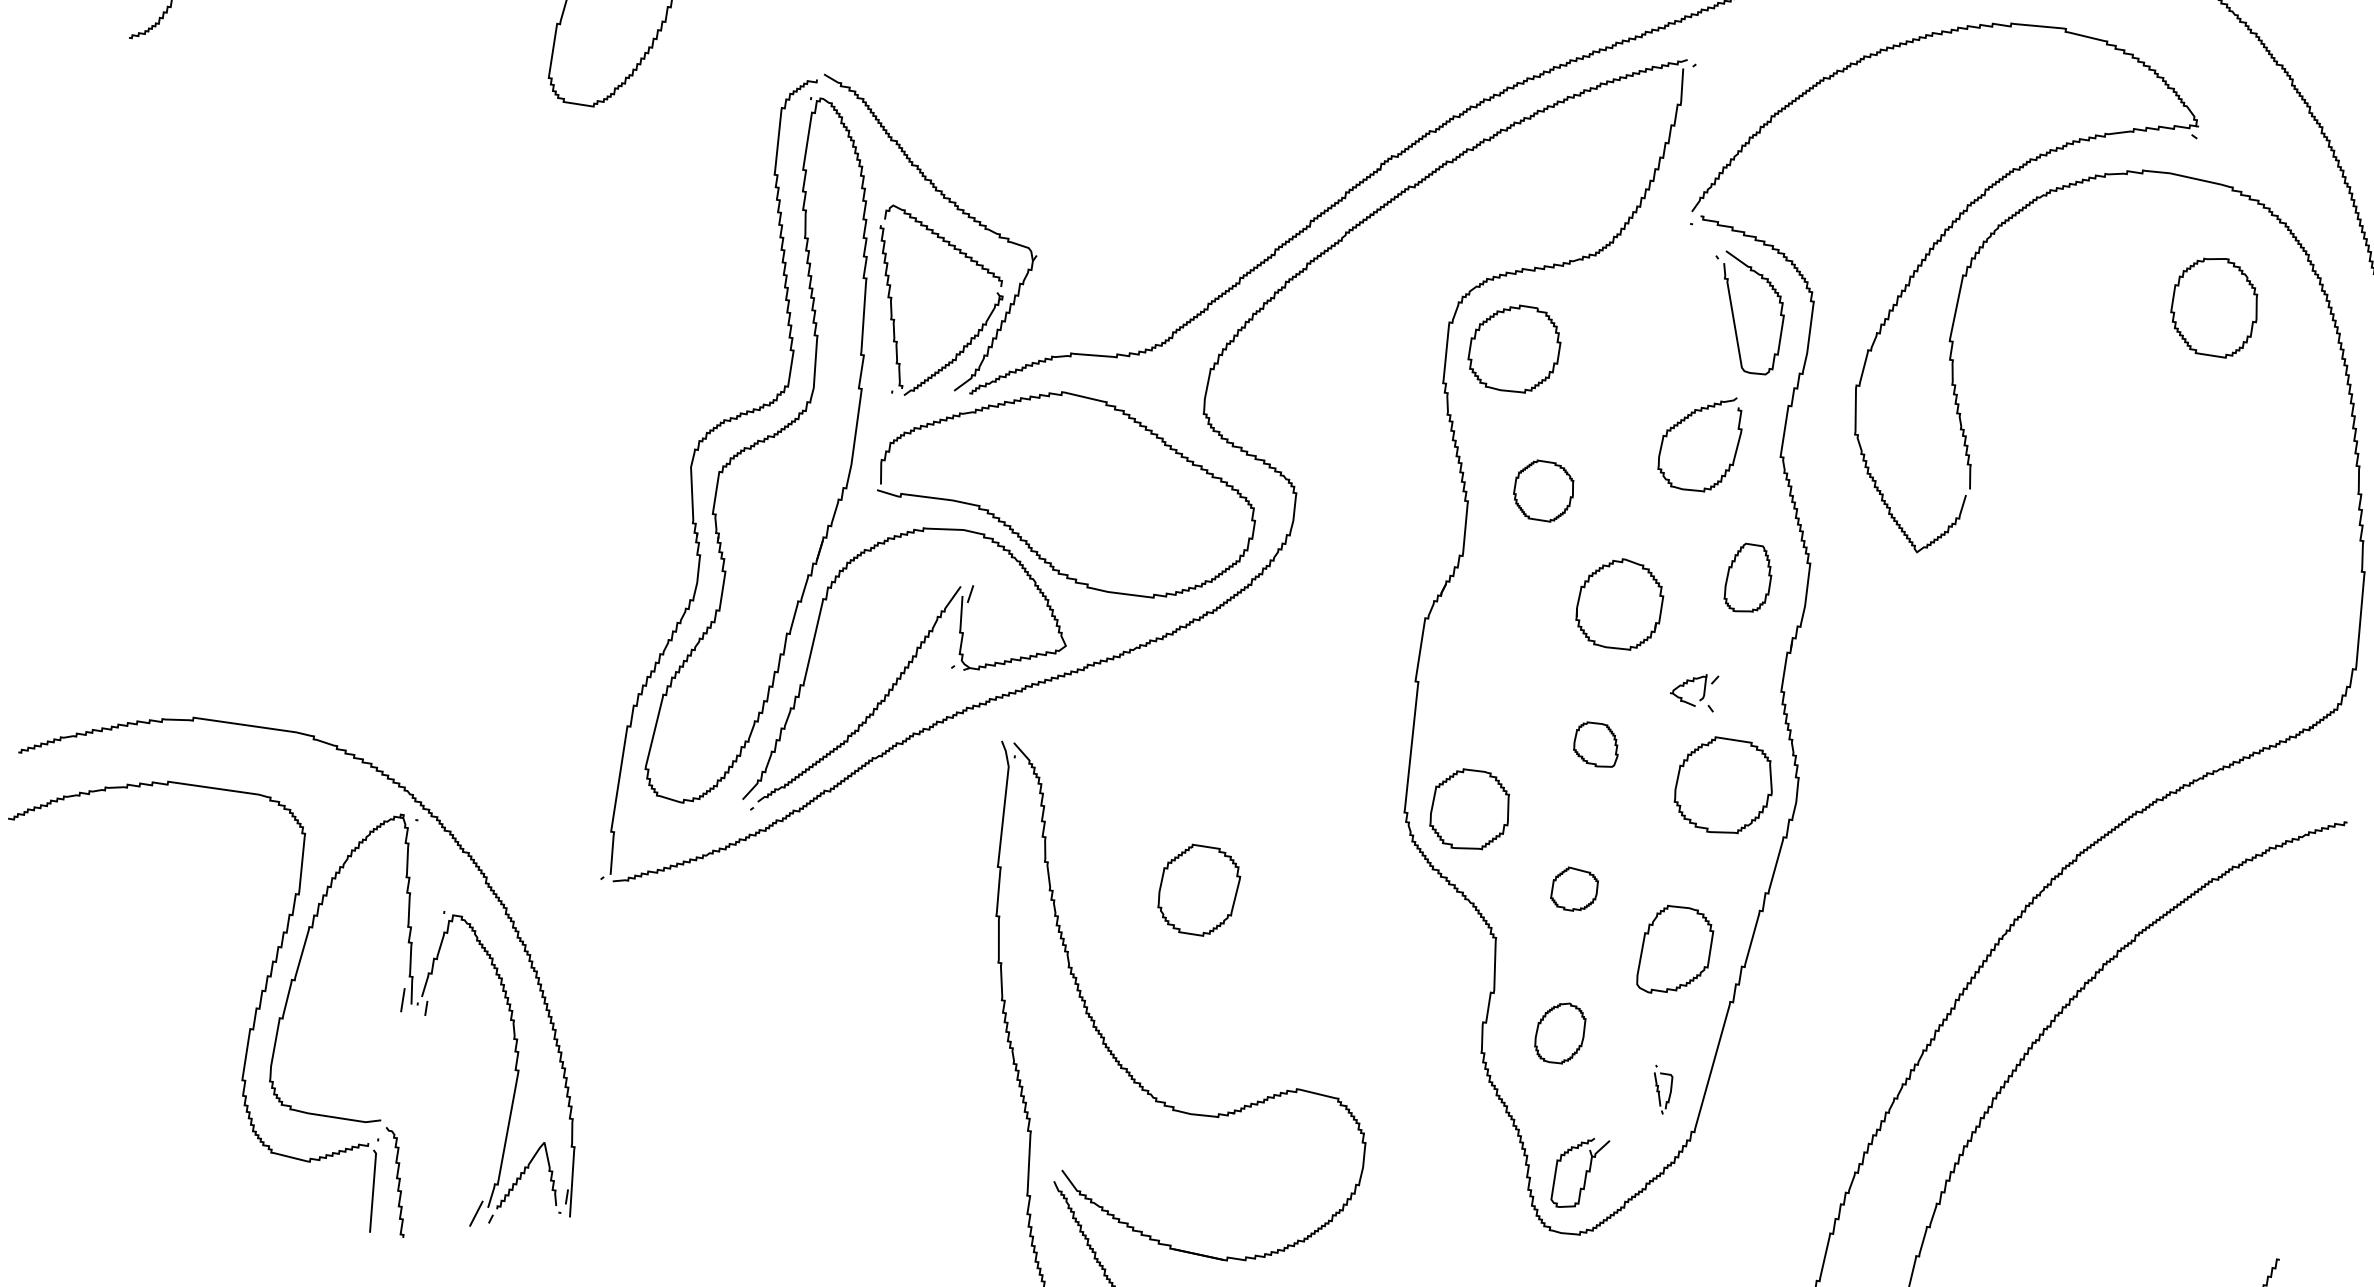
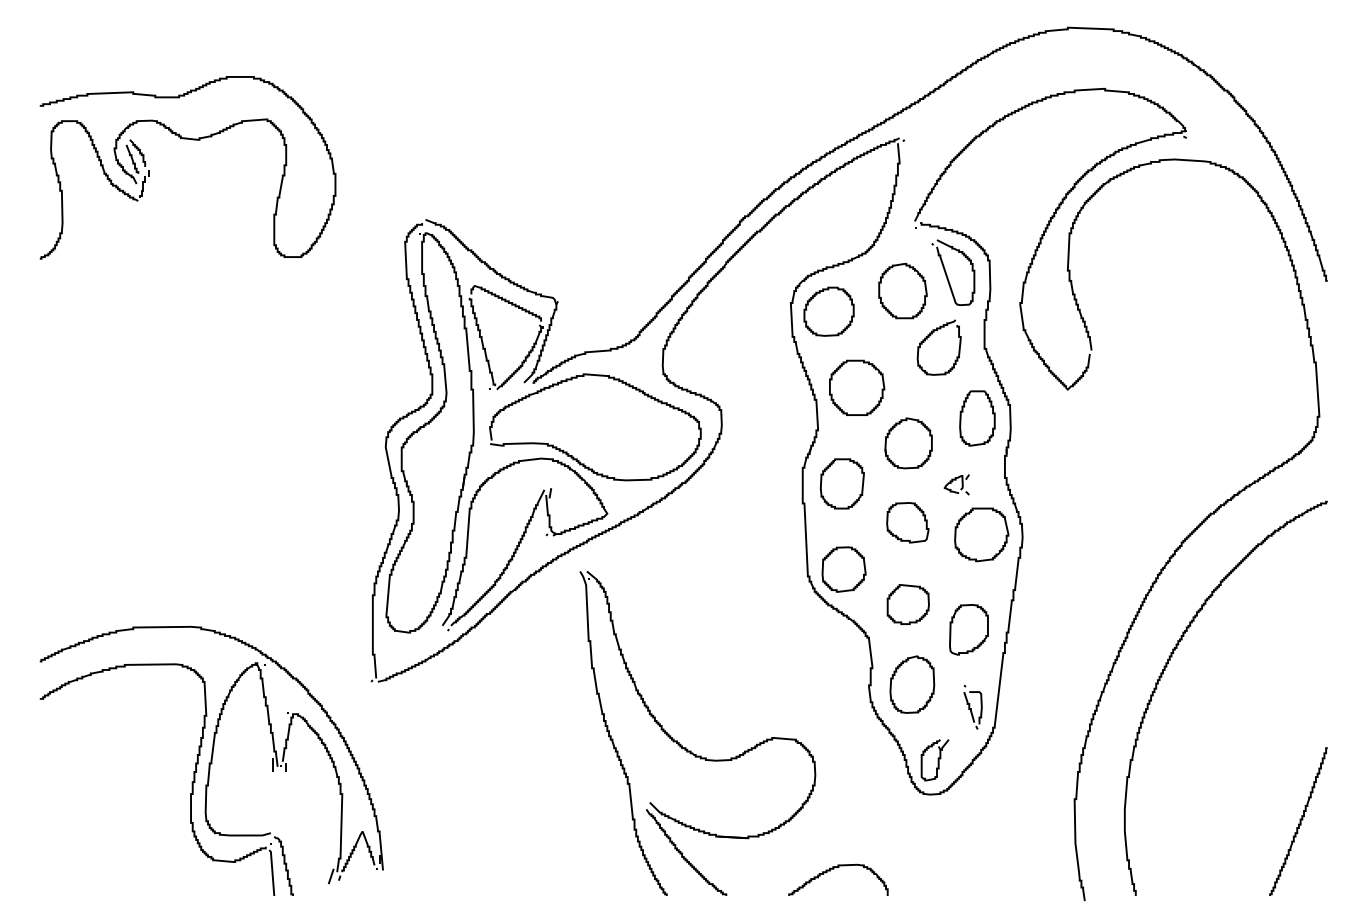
part: (2214, 307) -> (902, 291), moved
part: (1544, 490) -> (857, 387), size x1.67
part: (1748, 578) -> (977, 418), size x1.43
part: (1596, 744) -> (907, 522), size x1.67
part: (1197, 889) -> (841, 483), moved
part: (1573, 889) -> (907, 604), size x1.67
part: (1560, 1032) -> (912, 684), size x1.67
part: (1660, 1090) -> (972, 707), size x1.67

